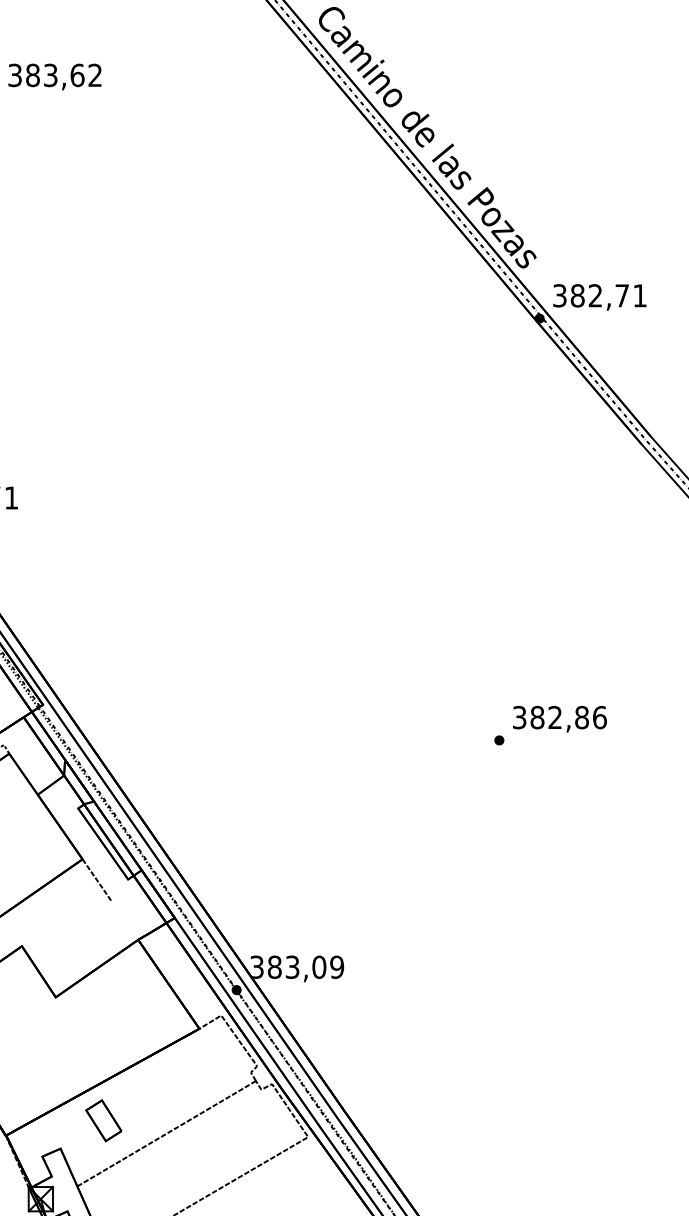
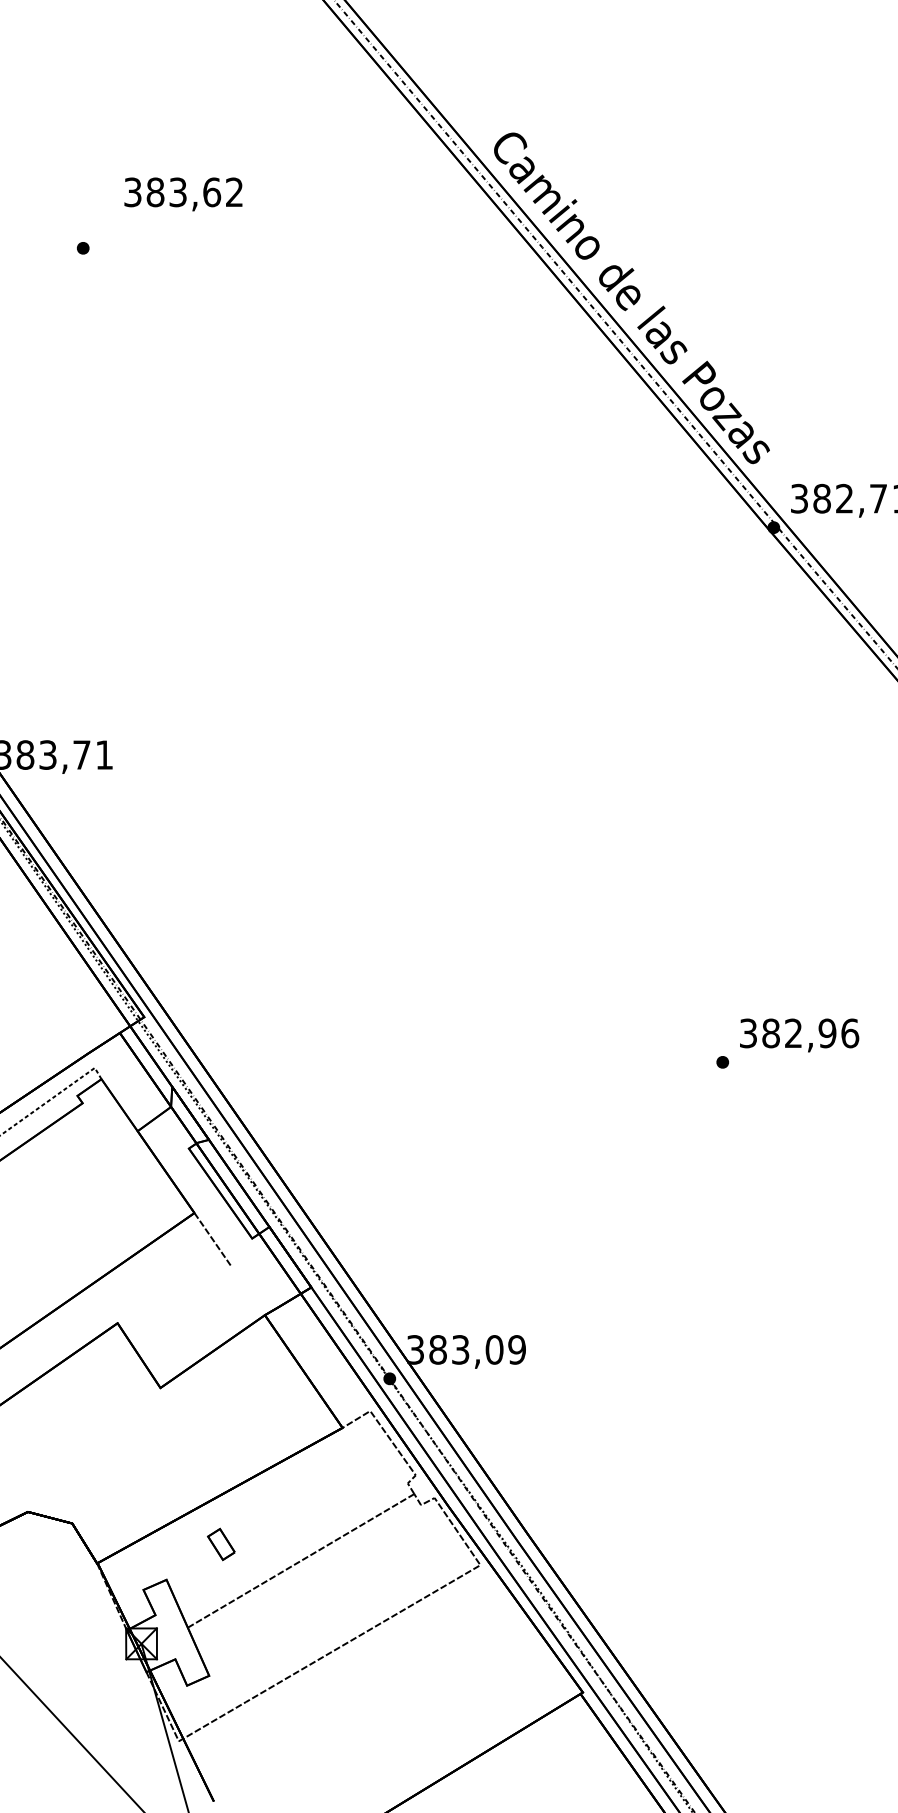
text: (55, 77) -> (183, 194), moved
text: (581, 717) -> (827, 1033), 382,86 -> 382,96
part: (103, 1120) -> (221, 1544), size x0.6

